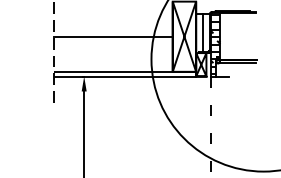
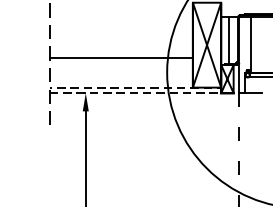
line: (113, 36) -> (121, 58), moved
hatch: (215, 43) -> (244, 53), removed
line: (196, 73) -> (221, 89), solid -> dashed

